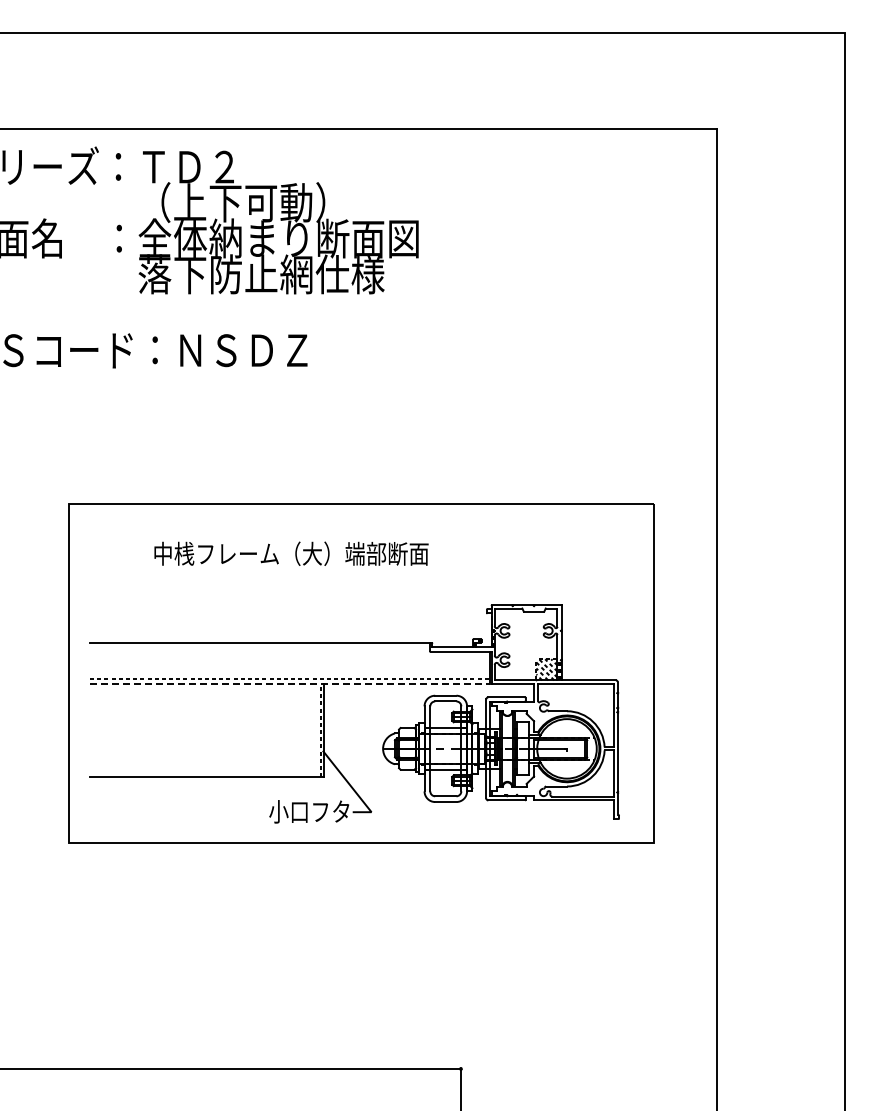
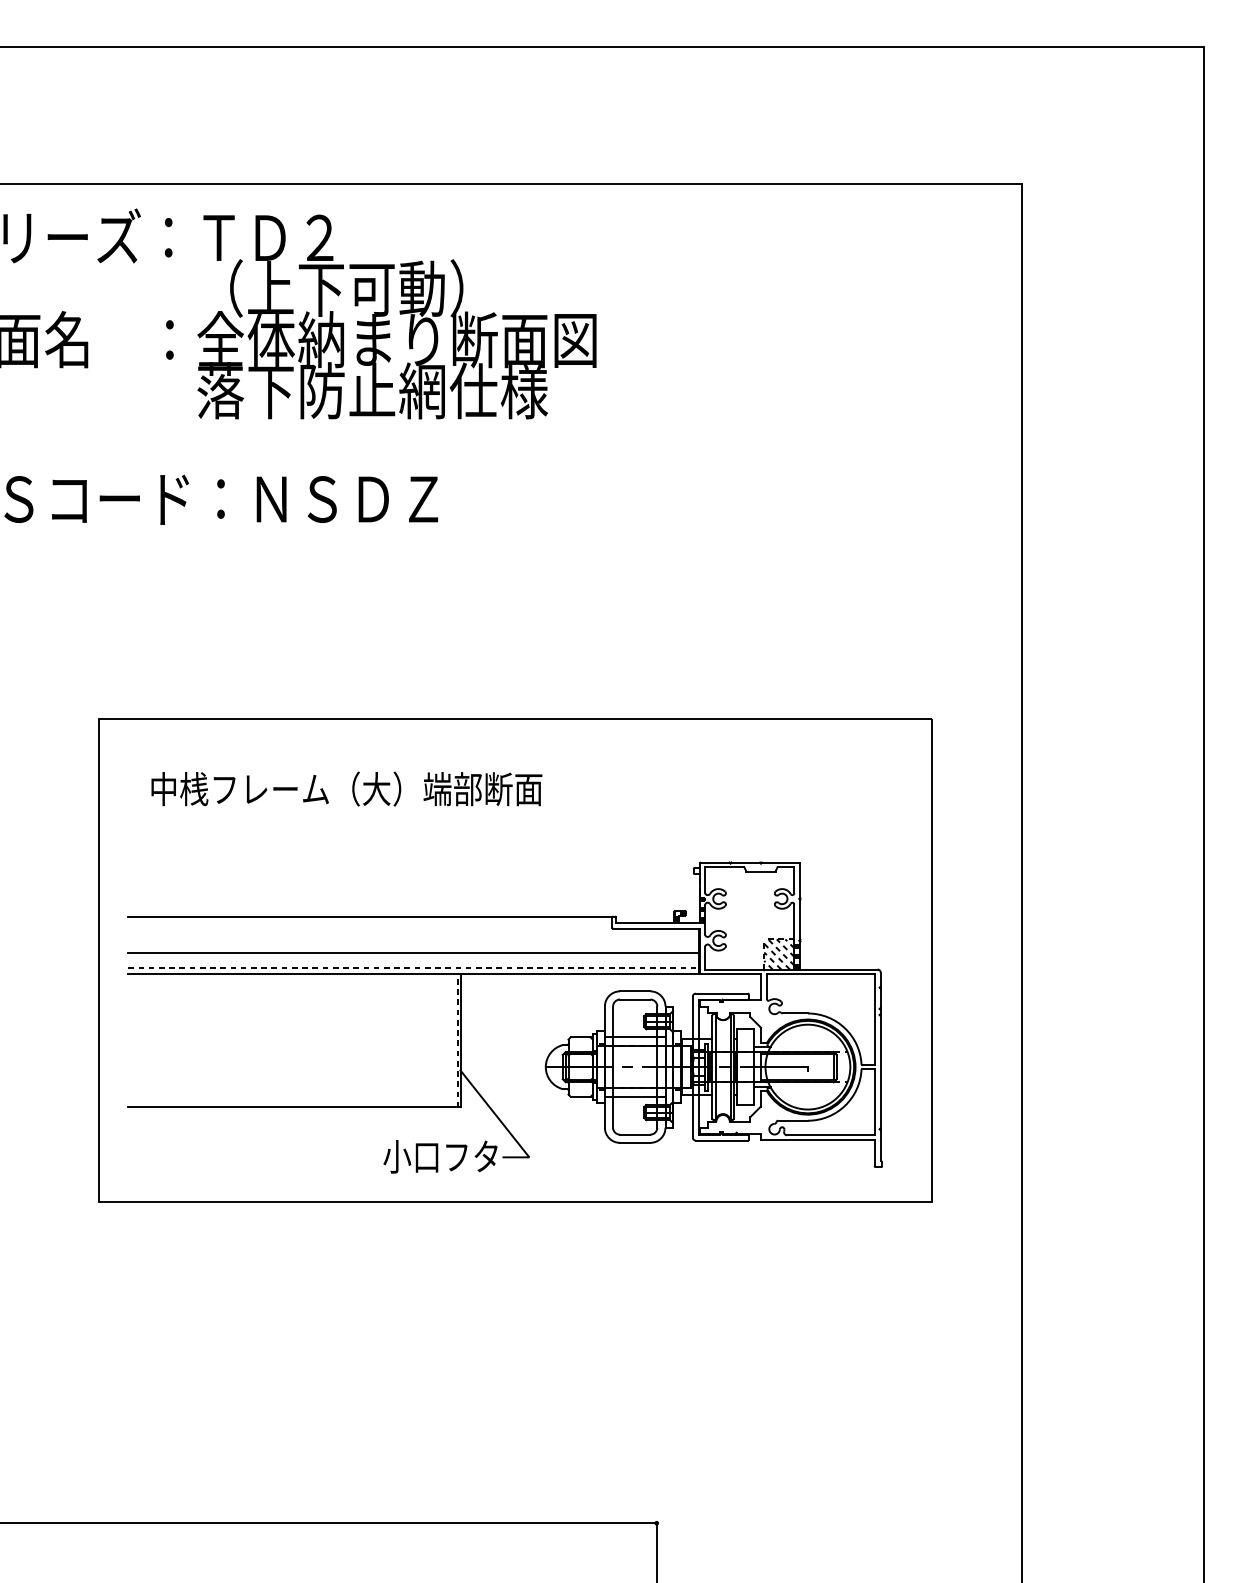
text: (291, 553) -> (346, 788), moved
line: (290, 668) -> (413, 952), added
line: (290, 683) -> (413, 973), dashed -> solid

